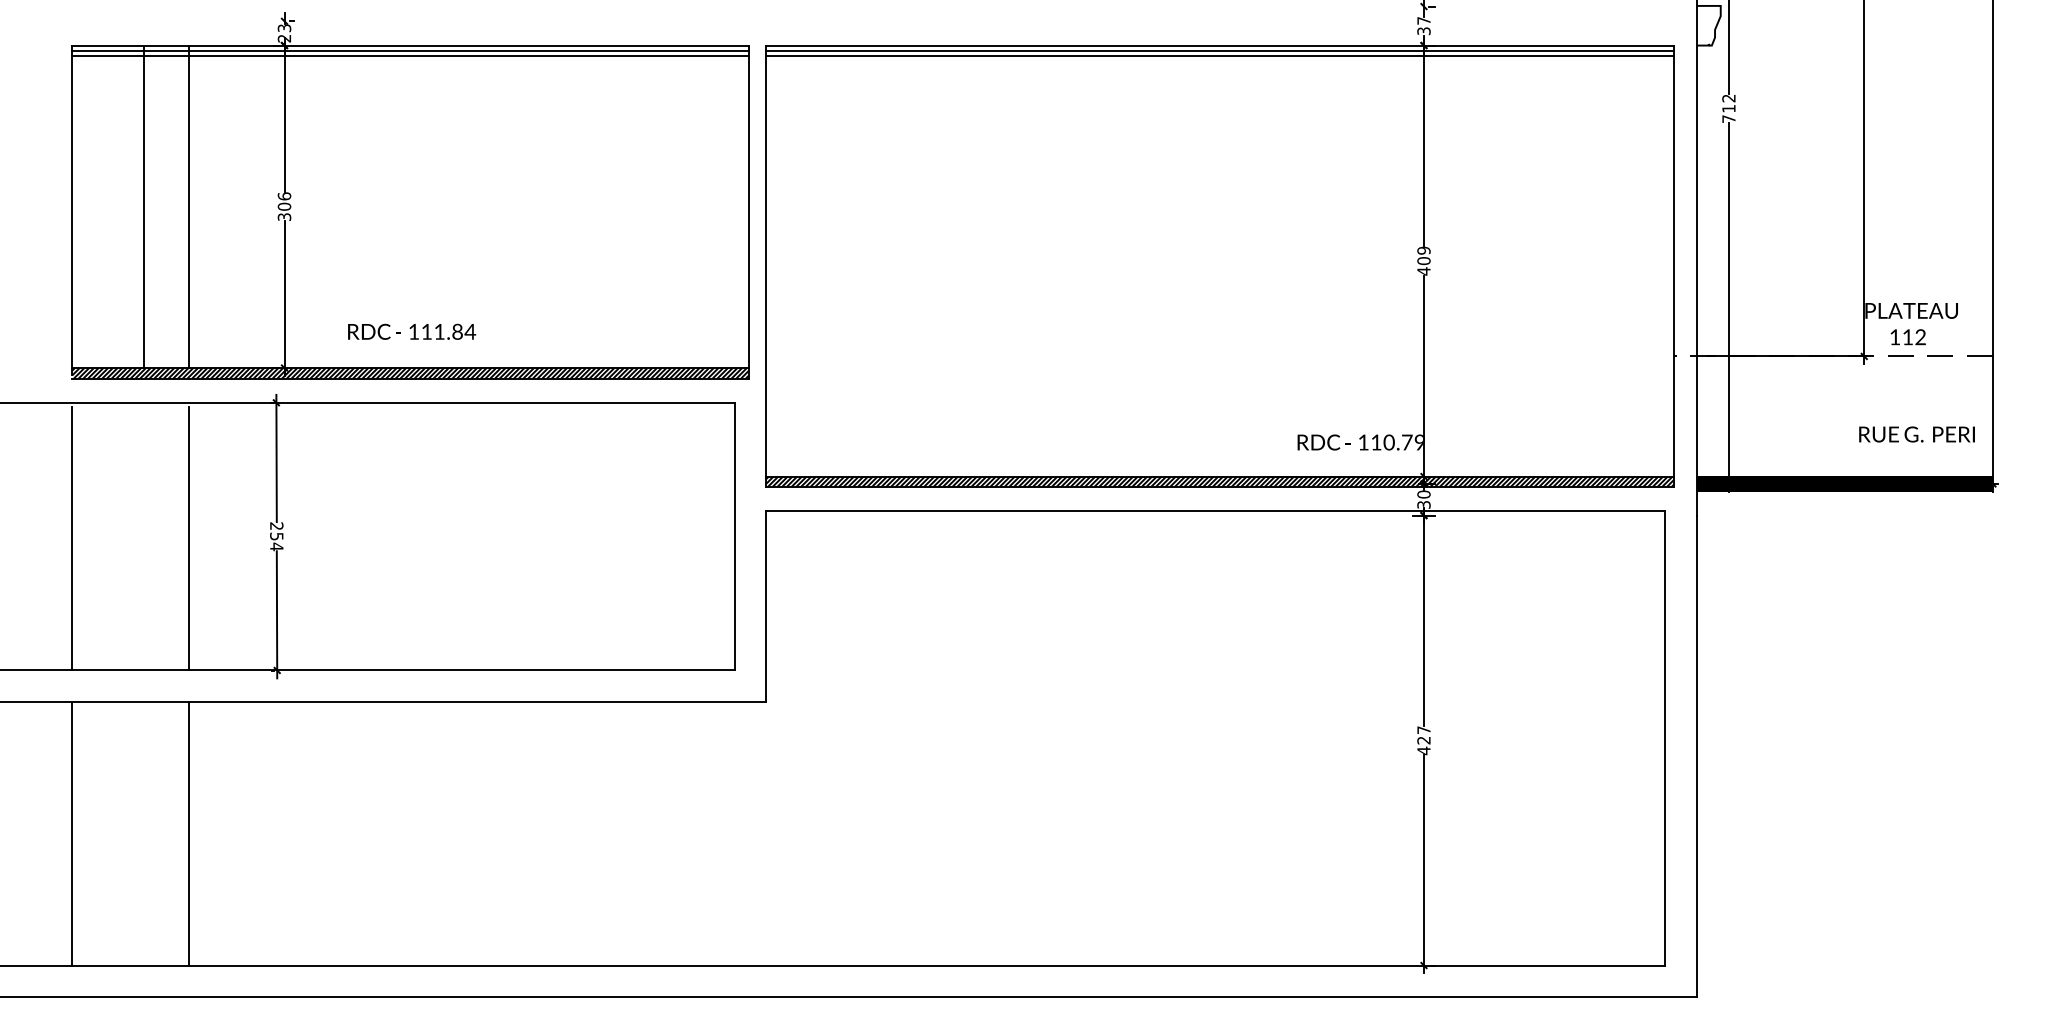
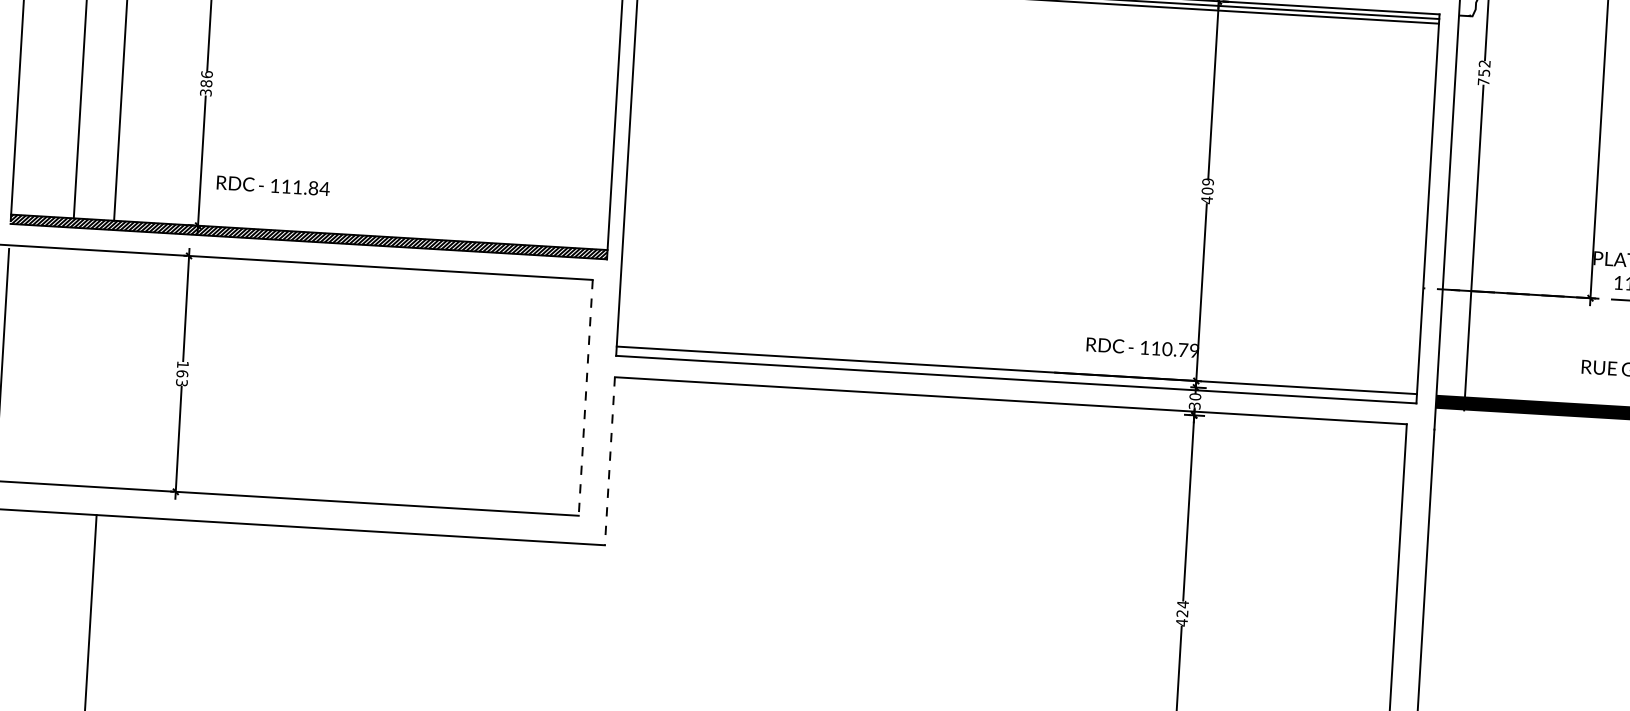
text: (1728, 108) -> (1483, 72), 712 -> 752
text: (284, 206) -> (206, 83), 306 -> 386
text: (412, 331) -> (273, 185), moved
hatch: (1220, 481) -> (1016, 374), removed
text: (276, 536) -> (182, 373), 254 -> 163
line: (734, 536) -> (585, 397), solid -> dashed
line: (189, 538) -> (105, 370), removed
line: (766, 607) -> (610, 461), solid -> dashed
text: (1423, 730) -> (1182, 604), 427 -> 424

